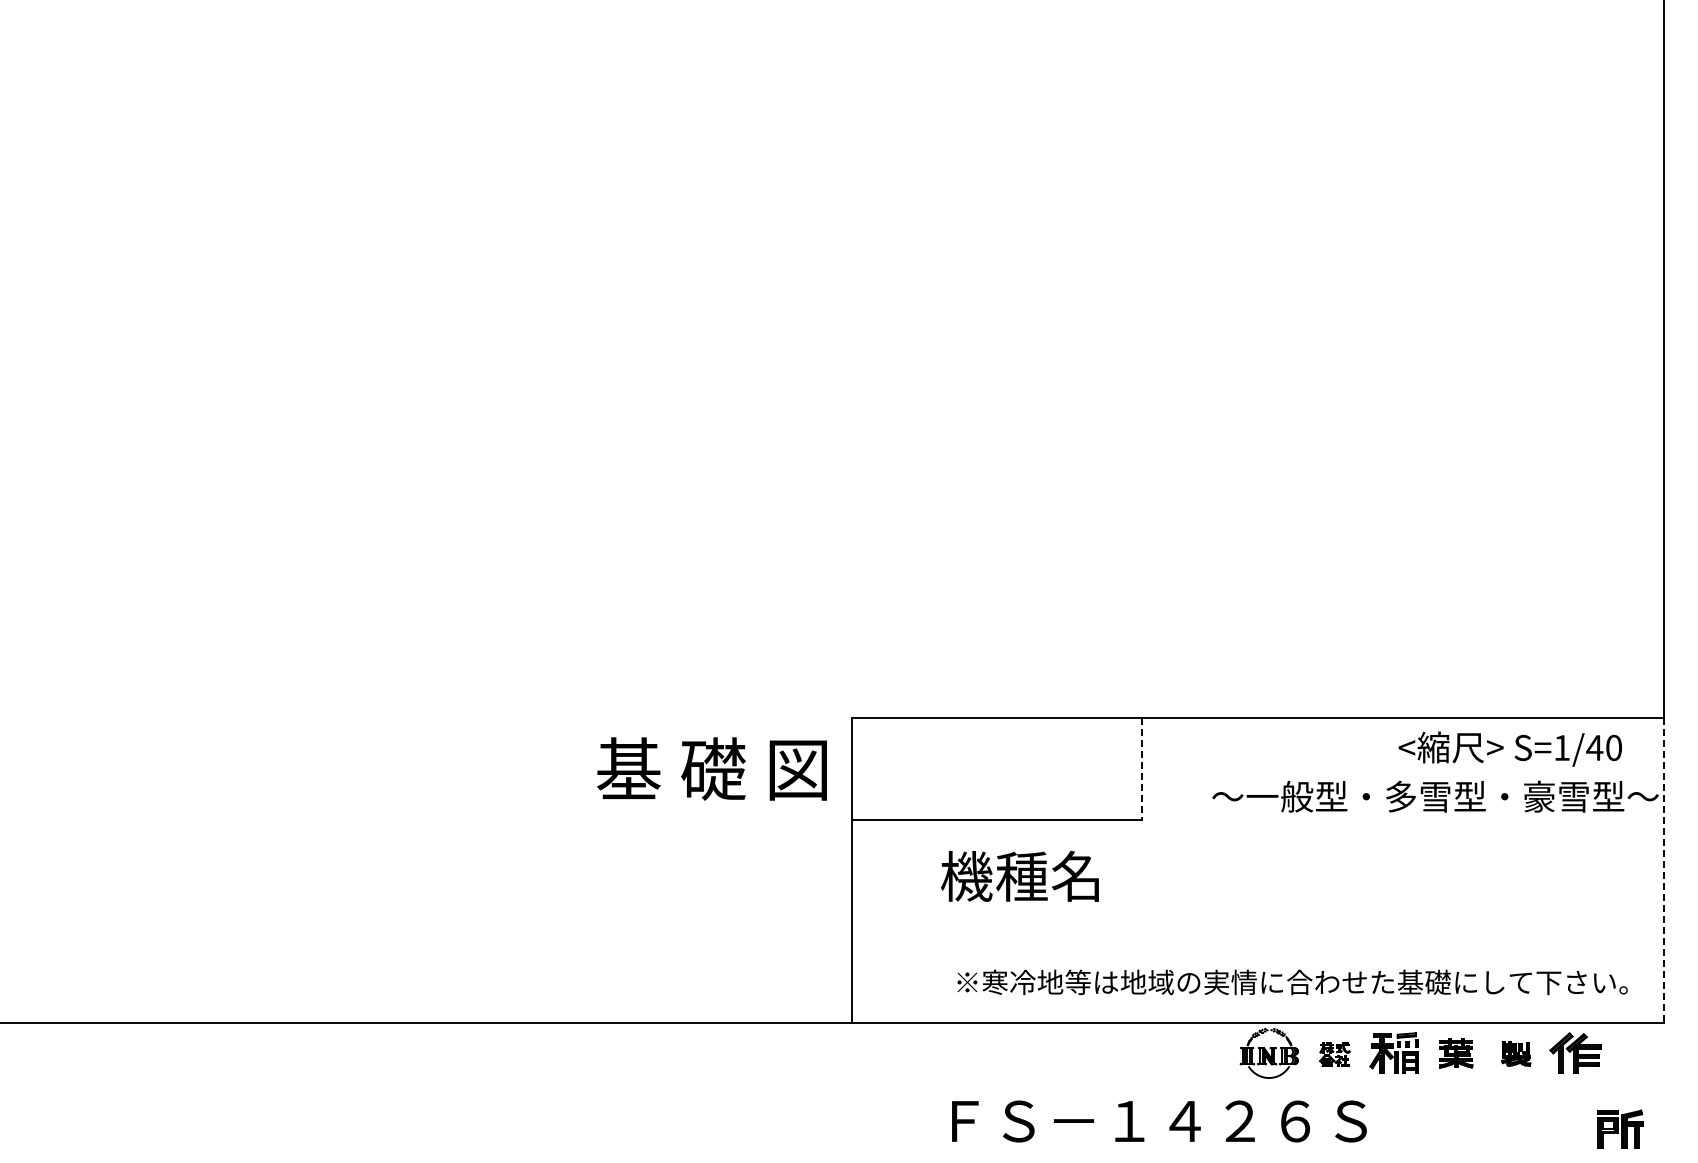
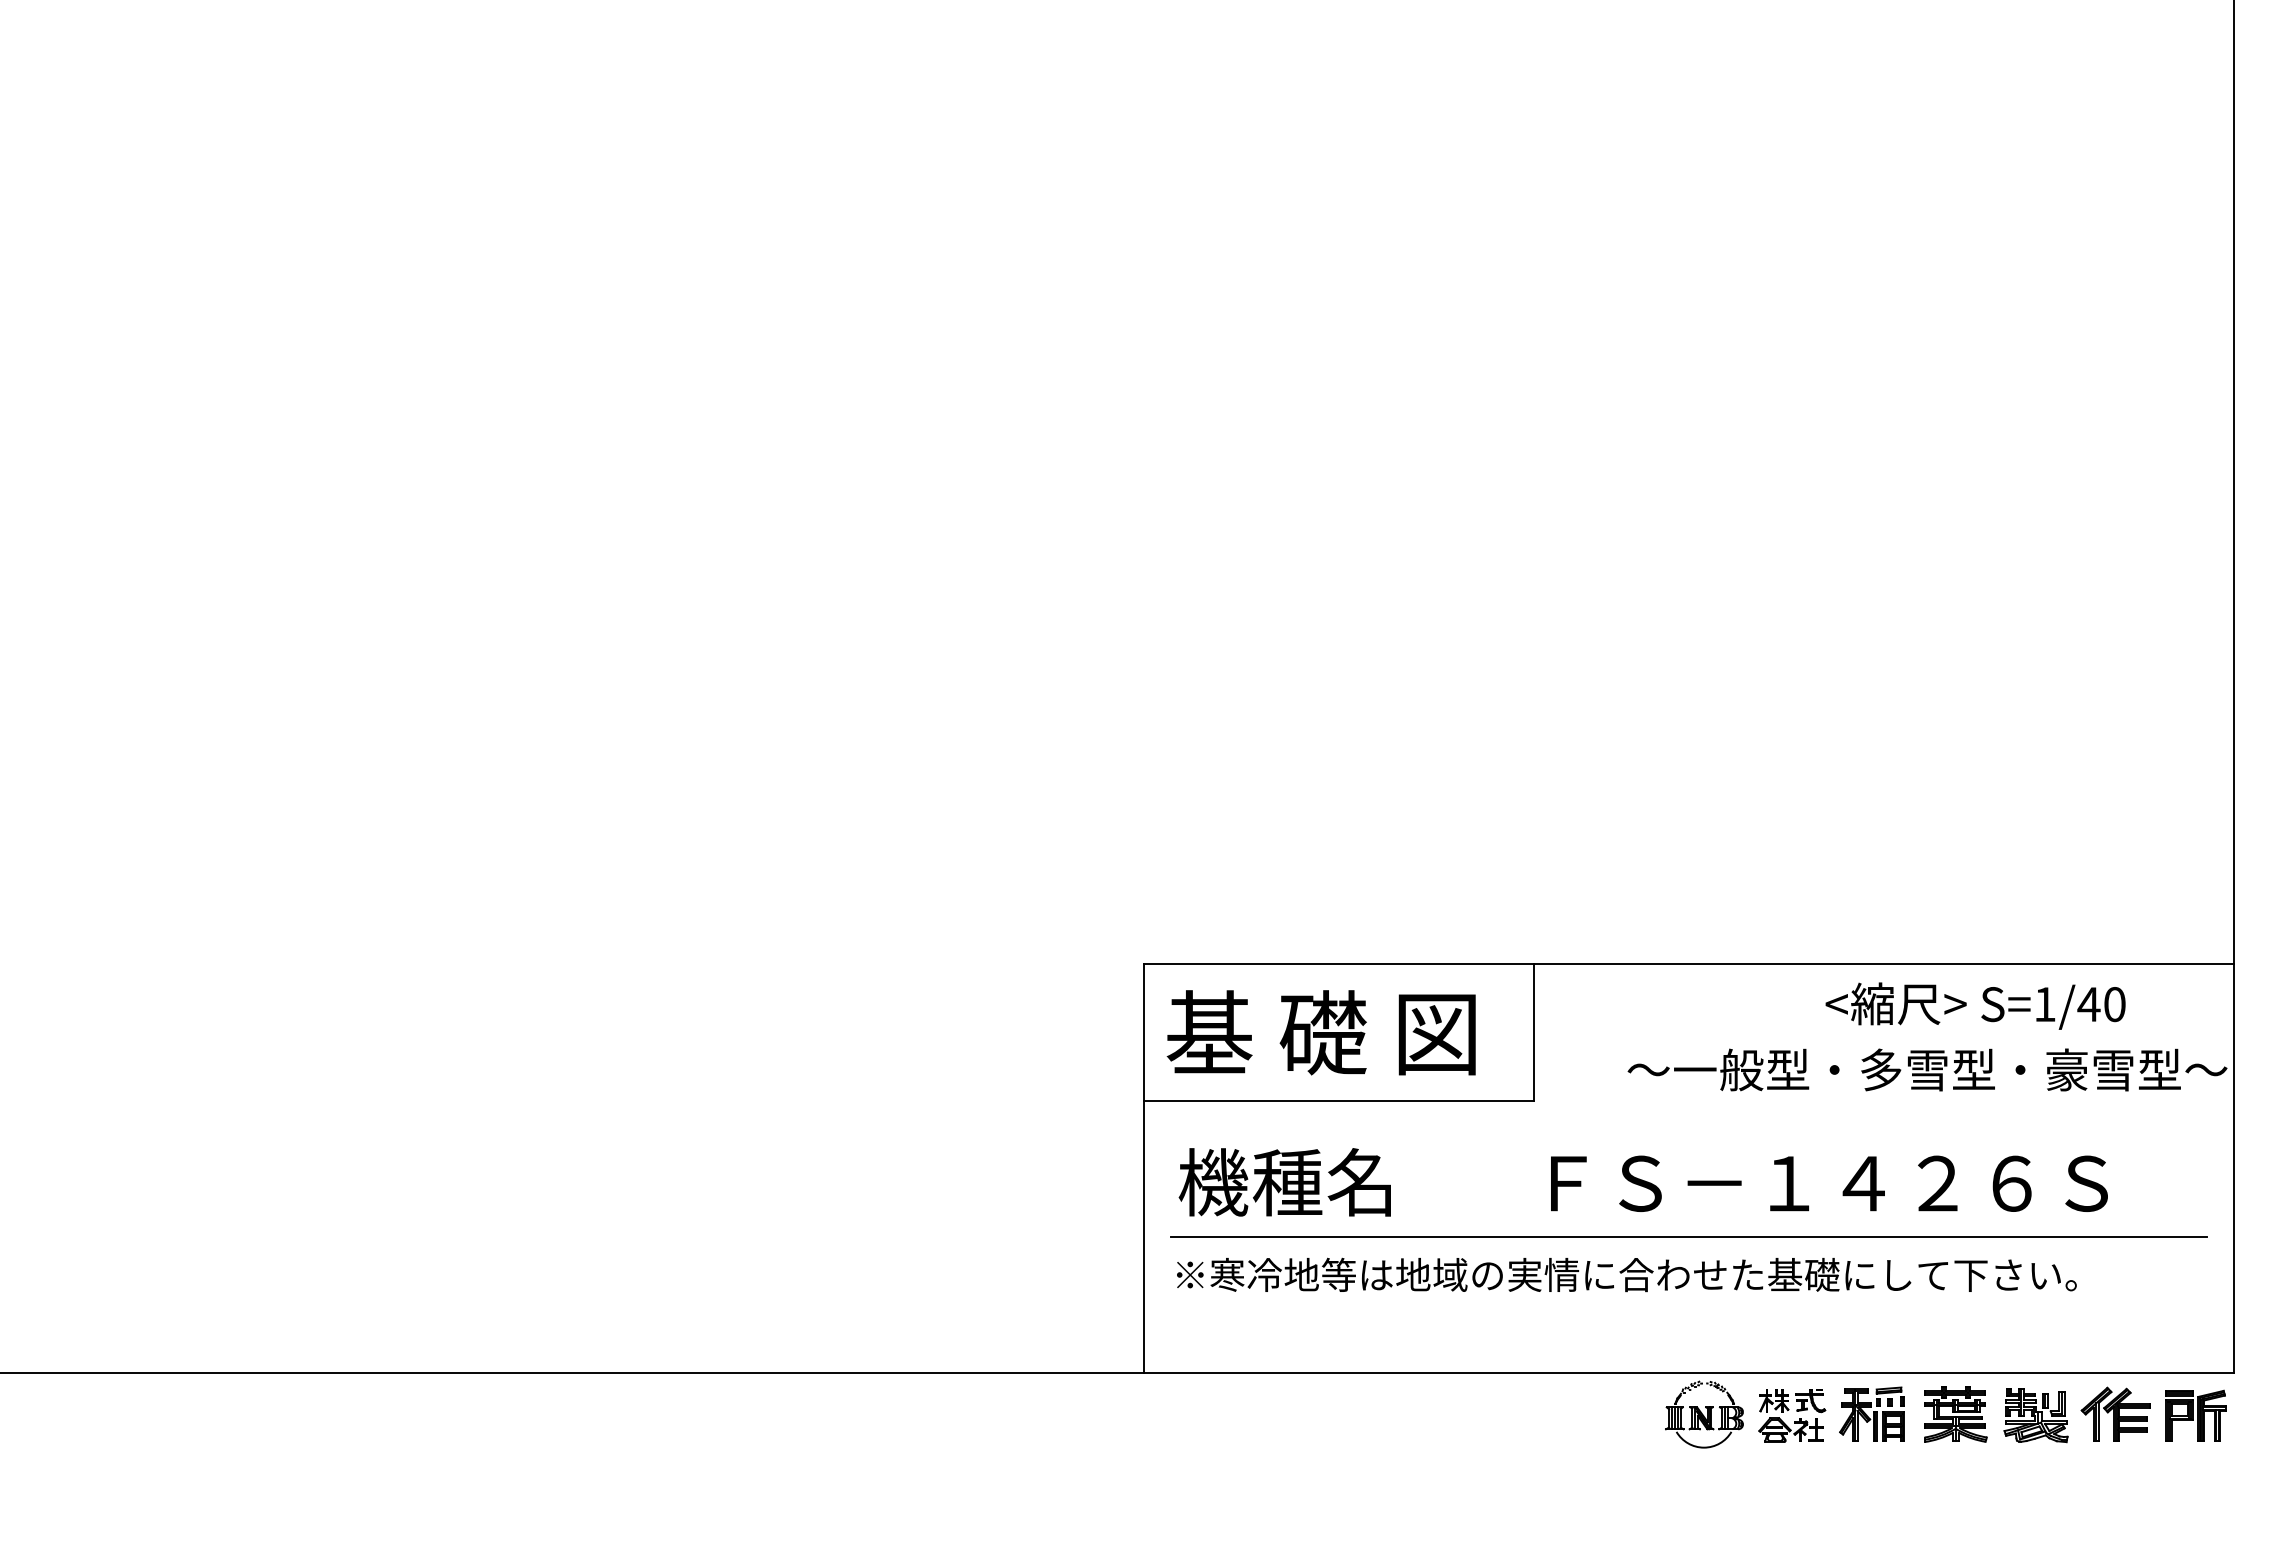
text: (1509, 748) -> (1974, 1005), moved
text: (711, 768) -> (1320, 1032), moved
line: (1142, 768) -> (1534, 1032), dashed -> solid
line: (1663, 870) -> (2233, 1169), dashed -> solid
text: (1019, 876) -> (1284, 1182), moved
line: (1257, 921) -> (1688, 1237), added
text: (1292, 982) -> (1626, 1275), moved
part: (1456, 1053) -> (1955, 1414), size x1.43
part: (1515, 1053) -> (2034, 1414), size x1.67
part: (1334, 1054) -> (1791, 1416), size x1.67
text: (1159, 1121) -> (1829, 1183), moved
part: (1620, 1128) -> (2196, 1414), moved

